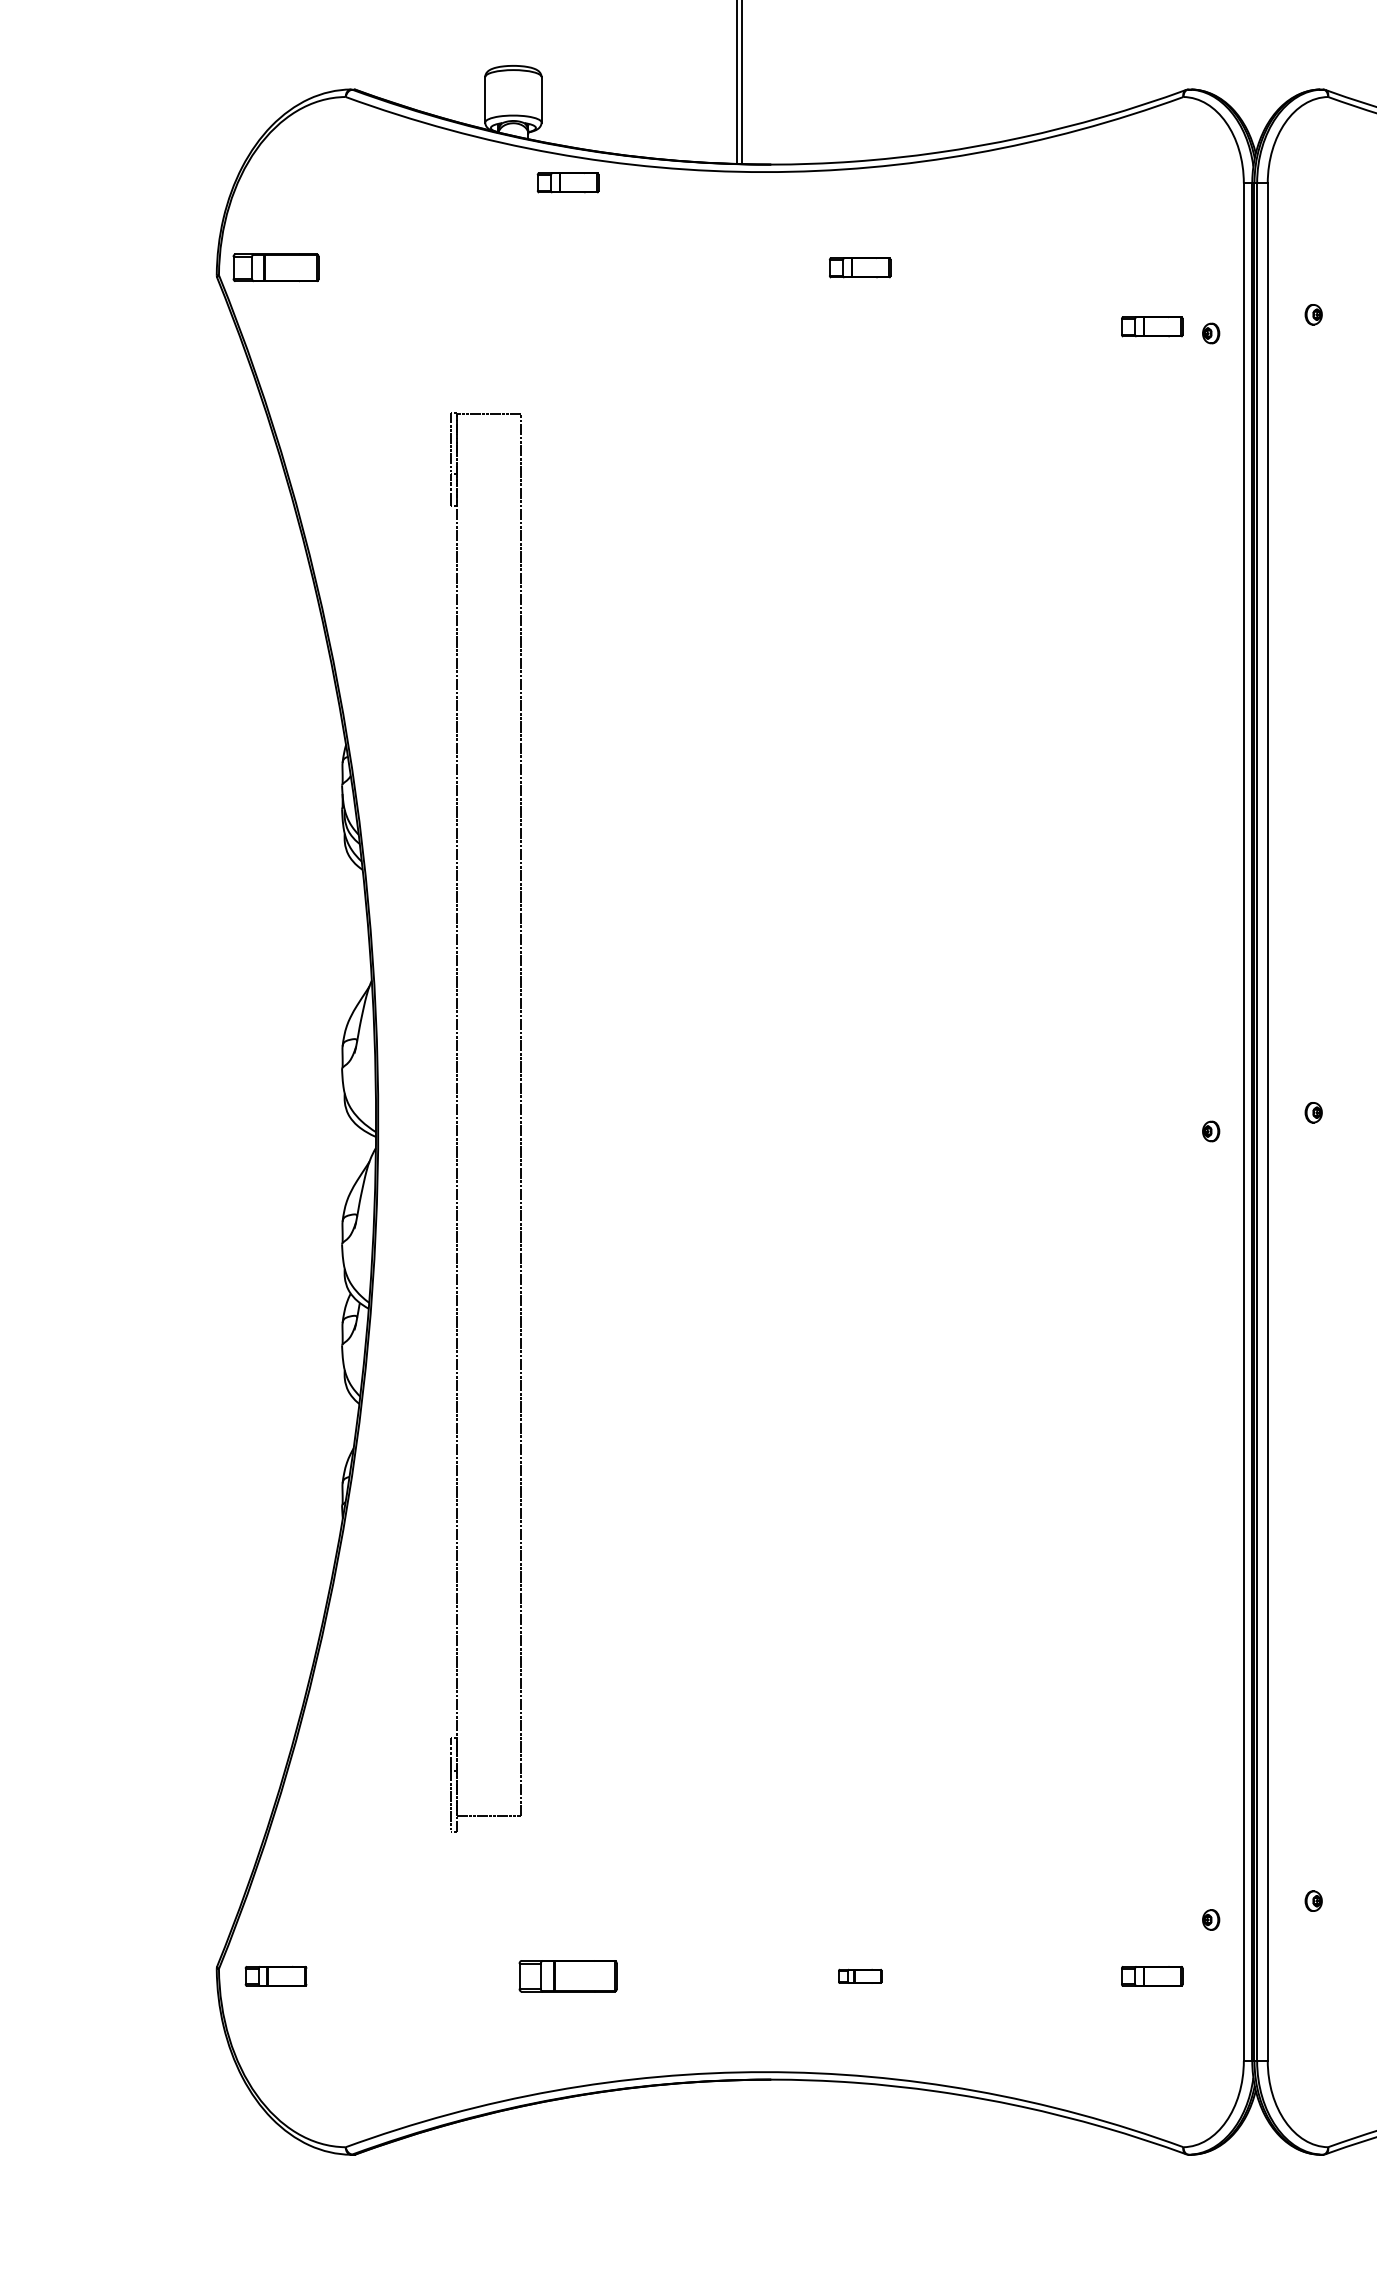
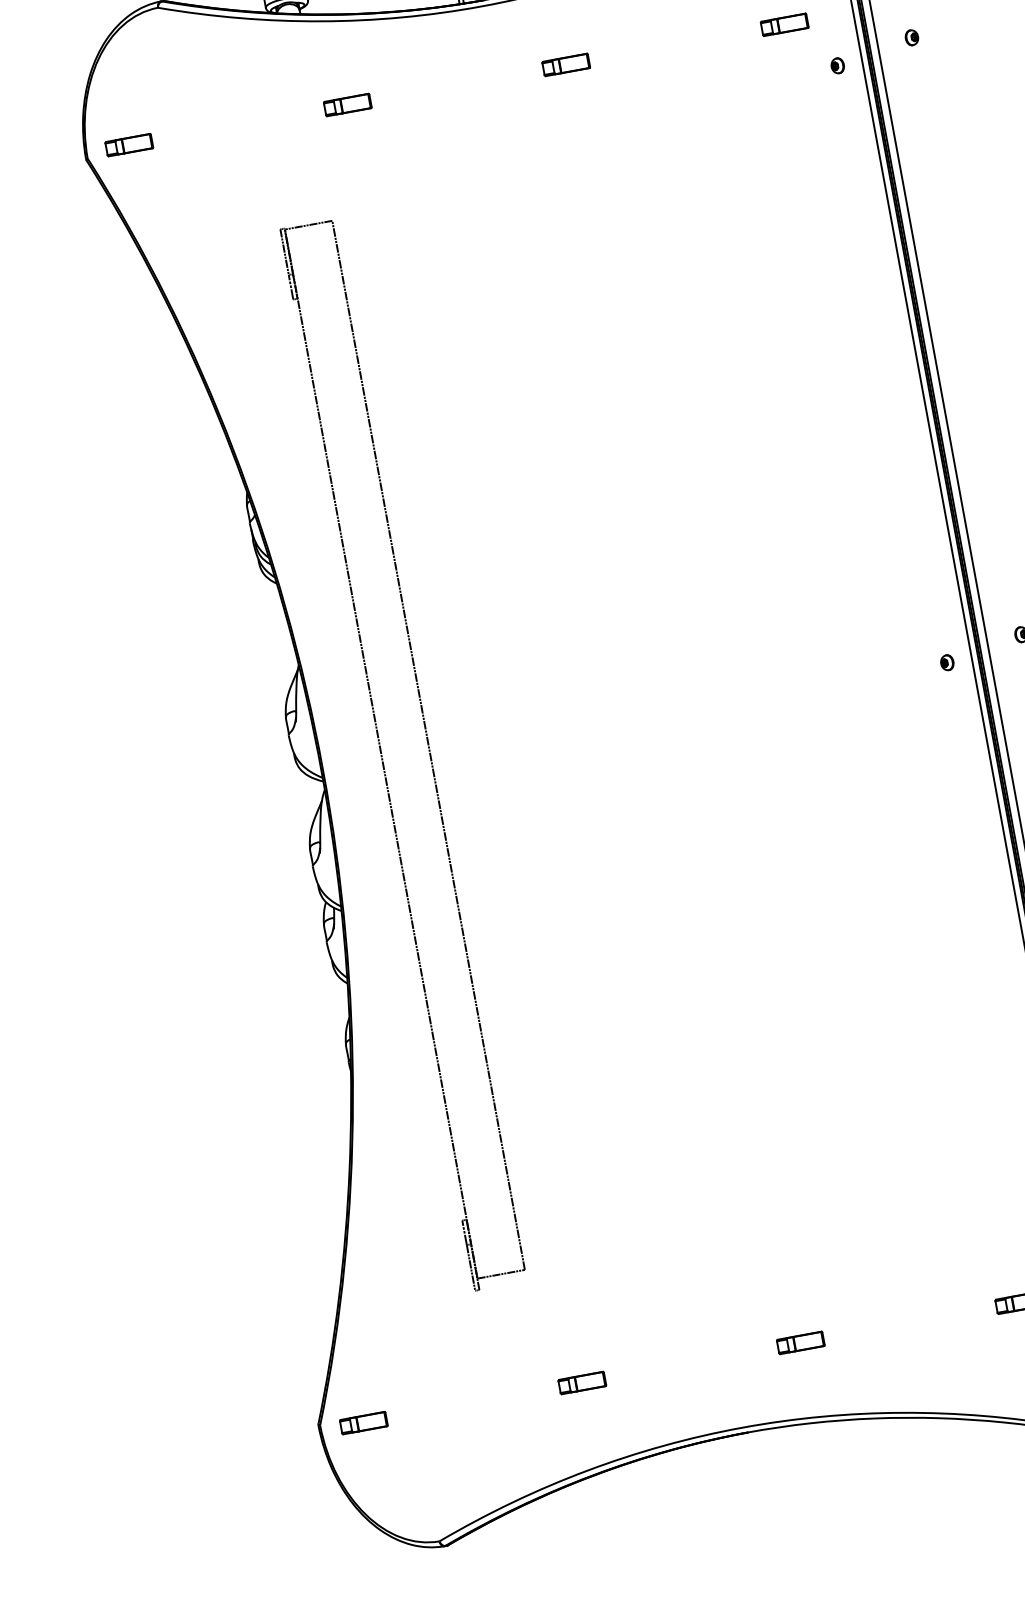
part: (567, 182) -> (347, 104), moved
part: (275, 267) -> (128, 144), size x0.71
part: (1152, 326) -> (784, 24), moved
part: (567, 1976) -> (581, 1383), size x0.62
part: (860, 1976) -> (801, 1342), size x1.43

